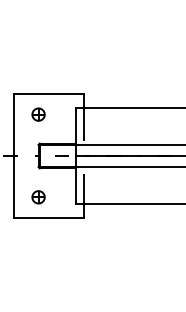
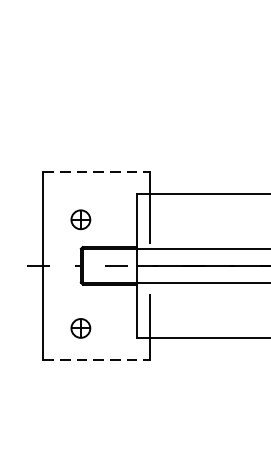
line: (49, 93) -> (97, 171), solid -> dashed
part: (38, 114) -> (80, 219), moved
line: (49, 218) -> (97, 360), solid -> dashed

